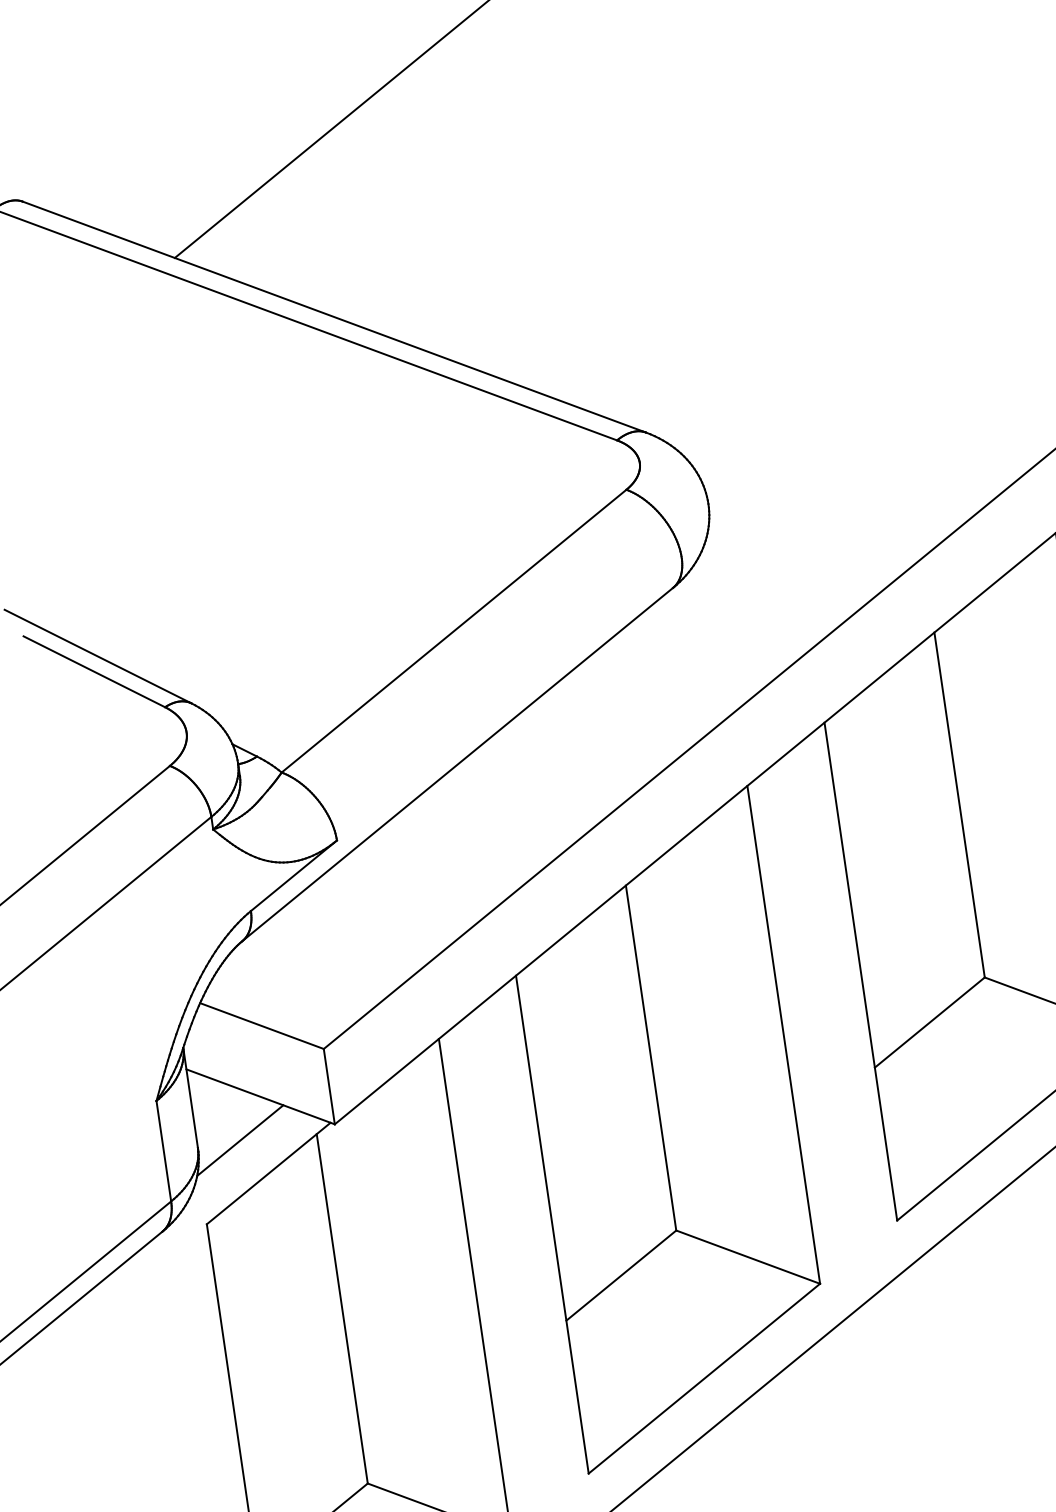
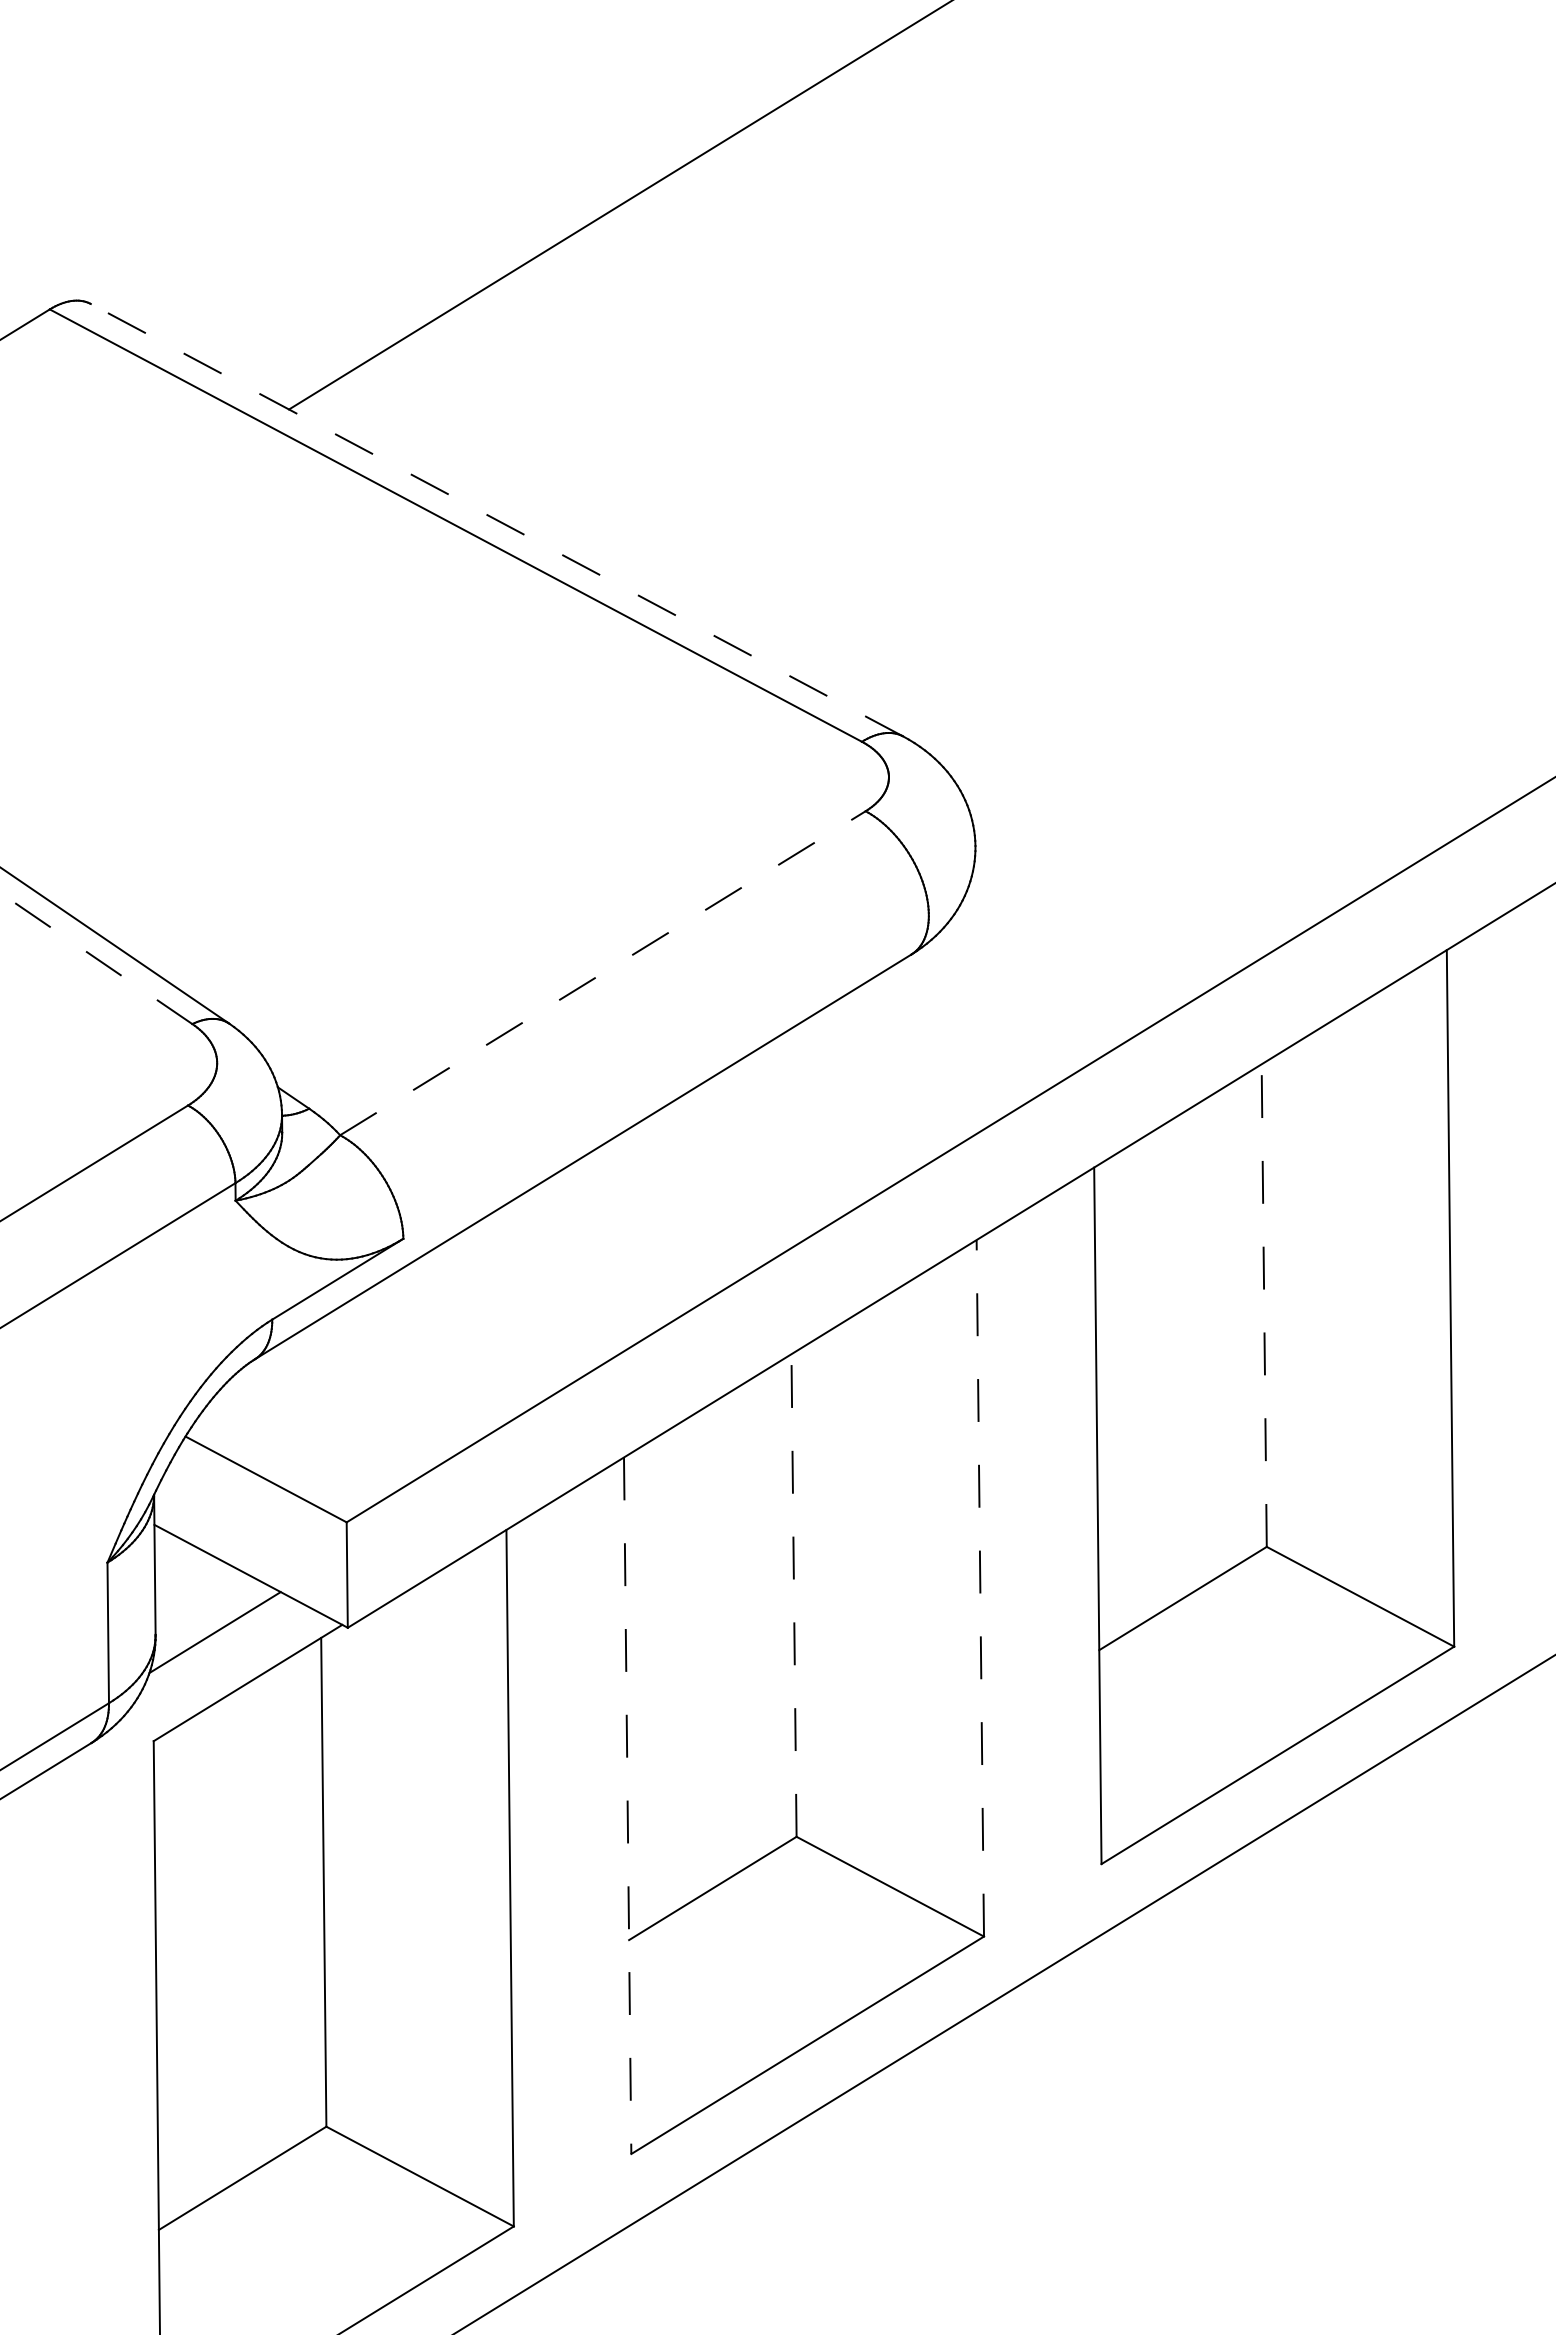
line: (333, 316) -> (496, 519), solid -> dashed
line: (453, 631) -> (602, 973), solid -> dashed
line: (94, 671) -> (101, 962), solid -> dashed
line: (959, 804) -> (1264, 1305), solid -> dashed
line: (783, 1034) -> (980, 1587), solid -> dashed
line: (651, 1058) -> (794, 1595), solid -> dashed
line: (552, 1225) -> (627, 1806), solid -> dashed

